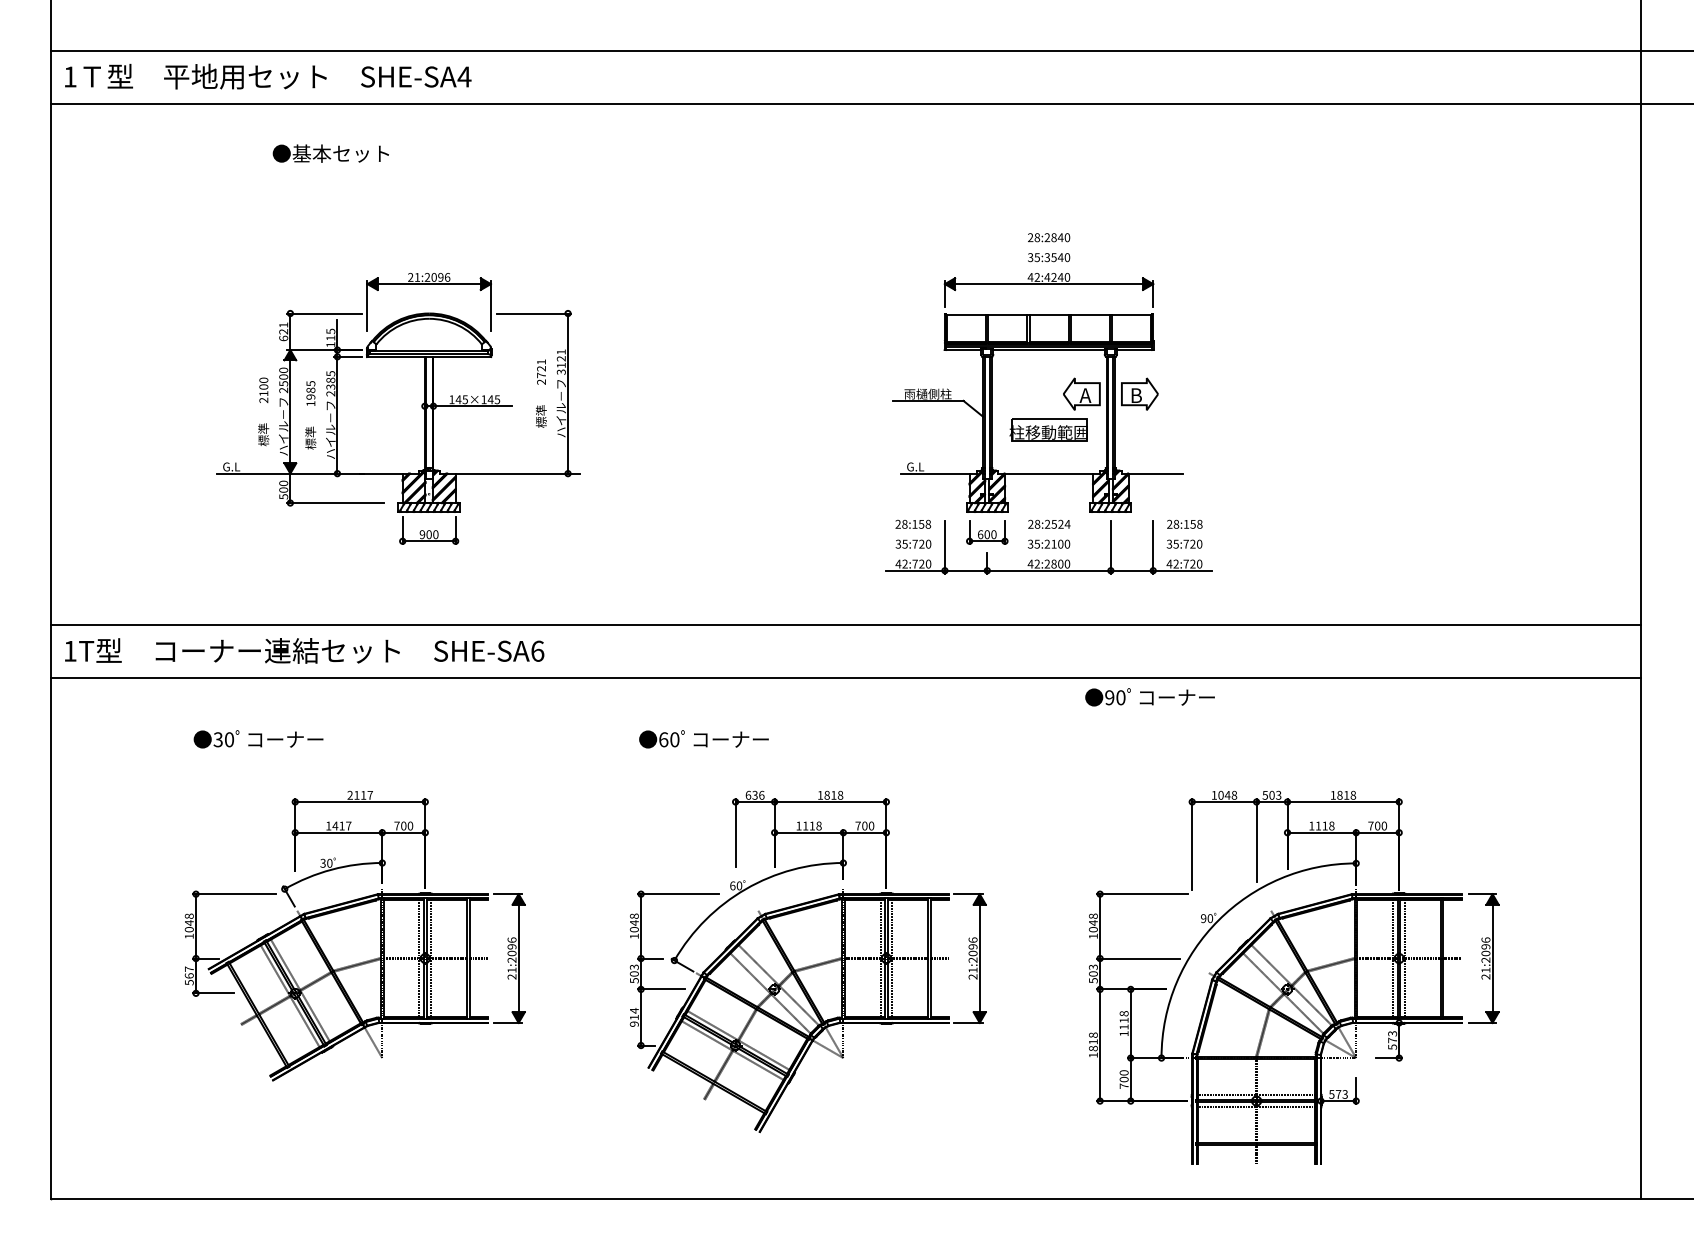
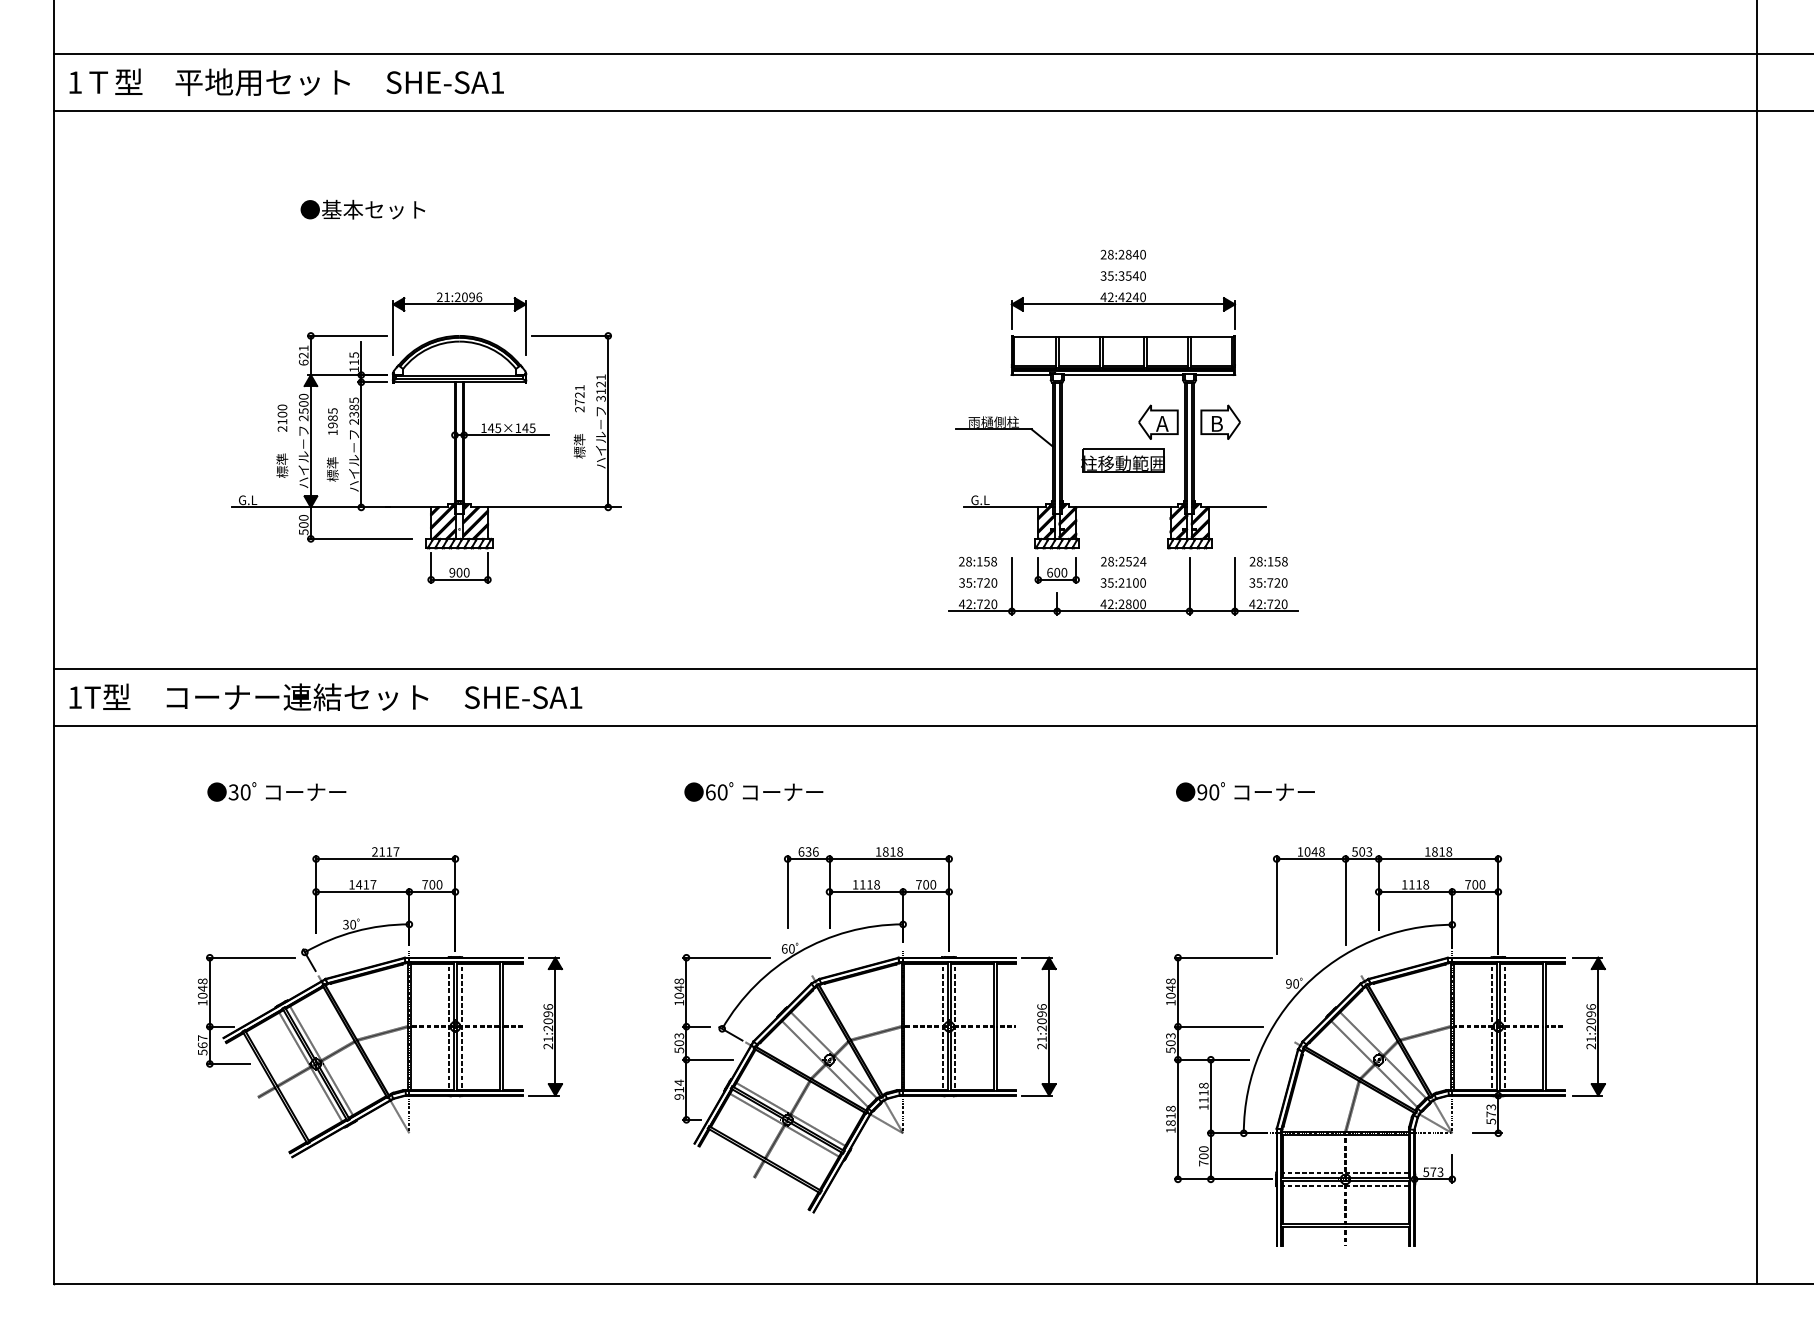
text: (464, 76) -> (497, 82), SHE-SA4 -> SHE-SA1
text: (330, 153) -> (362, 209), moved
text: (537, 650) -> (575, 696), SHE-SA6 -> SHE-SA1
text: (1149, 697) -> (1244, 792), moved

